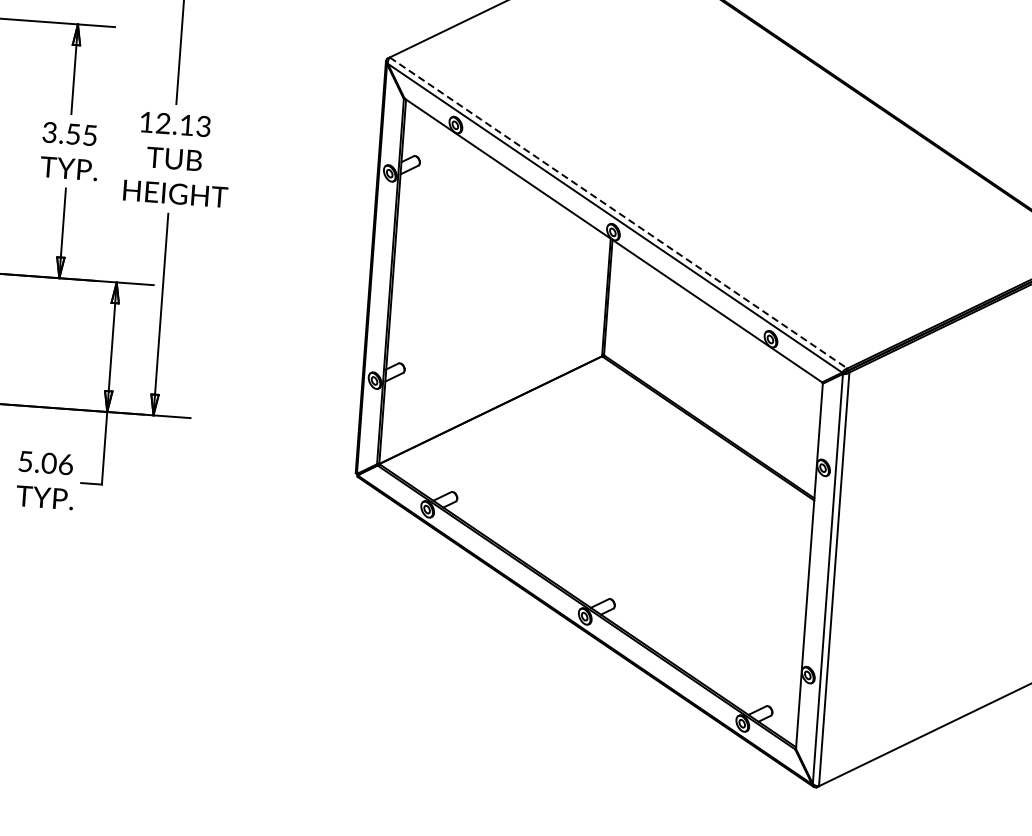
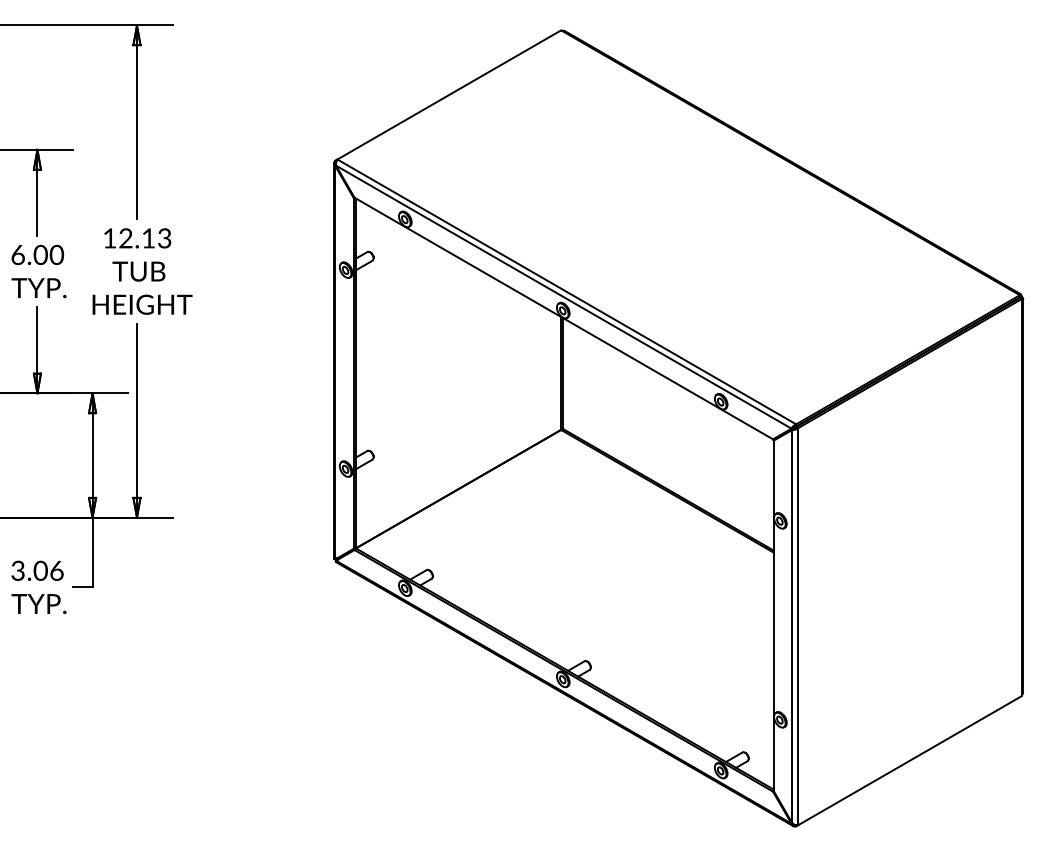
text: (70, 133) -> (37, 254), 3.55 -> 6.00
line: (618, 212) -> (566, 291), dashed -> solid
text: (25, 461) -> (17, 570), 5.06 -> 3.06

